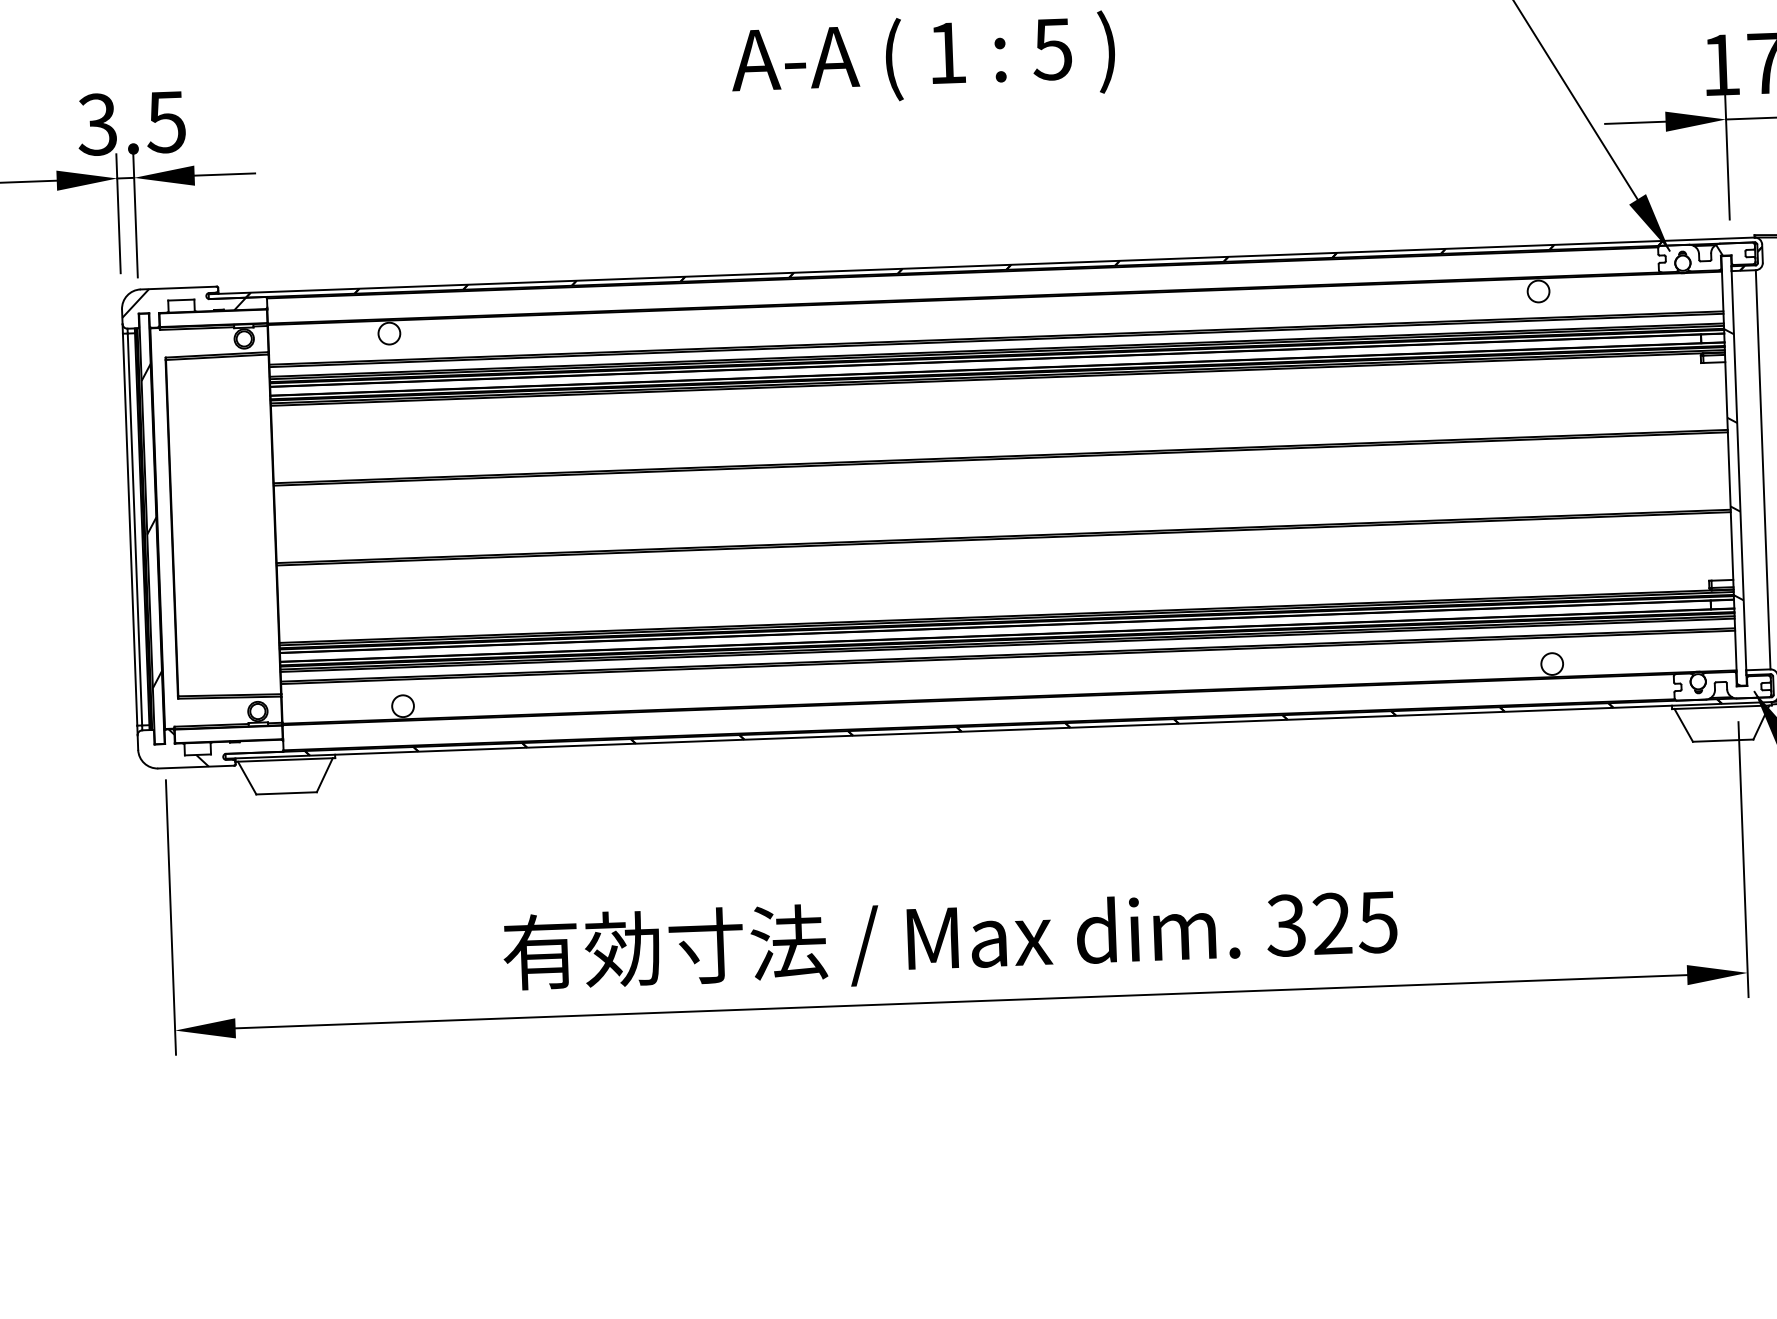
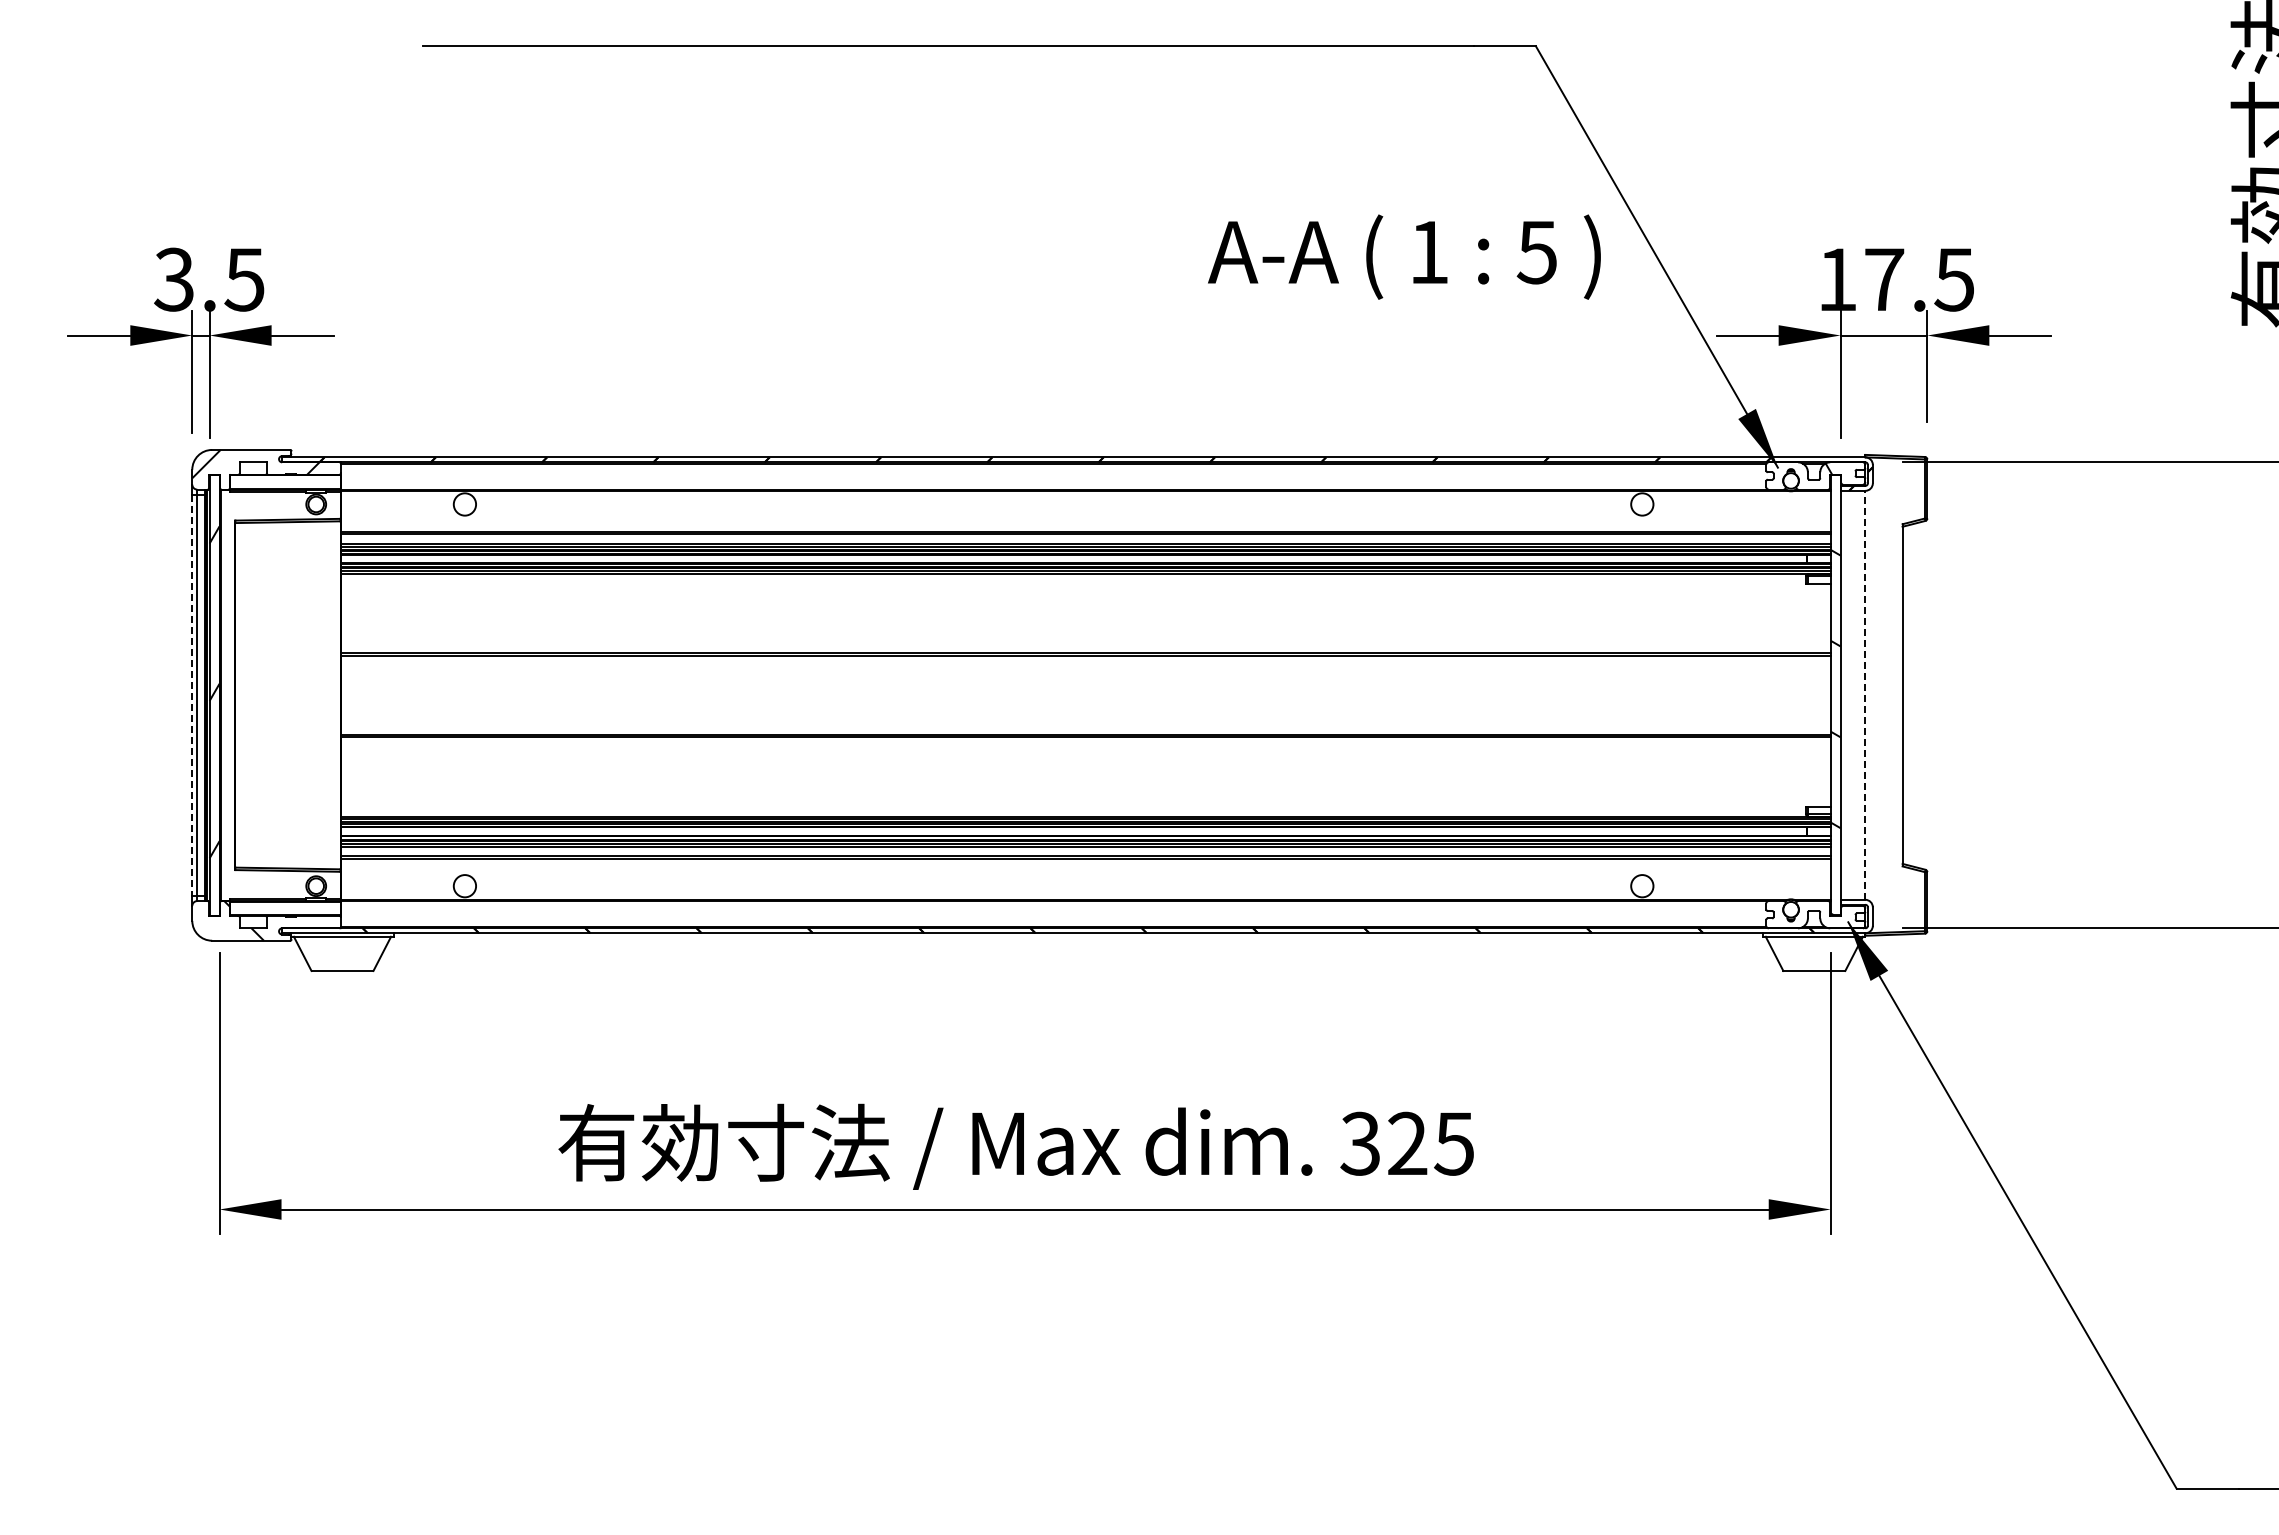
text: (923, 58) -> (1404, 256), moved
line: (1763, 468) -> (1865, 694), solid -> dashed
line: (130, 529) -> (192, 695), solid -> dashed

